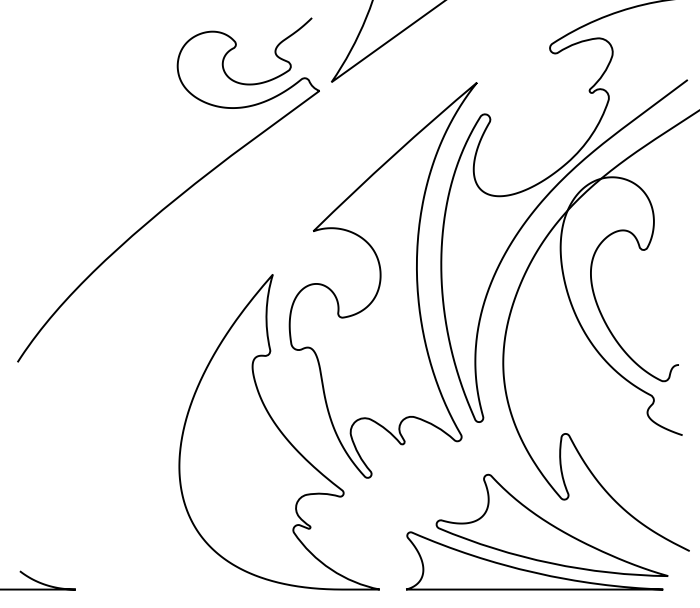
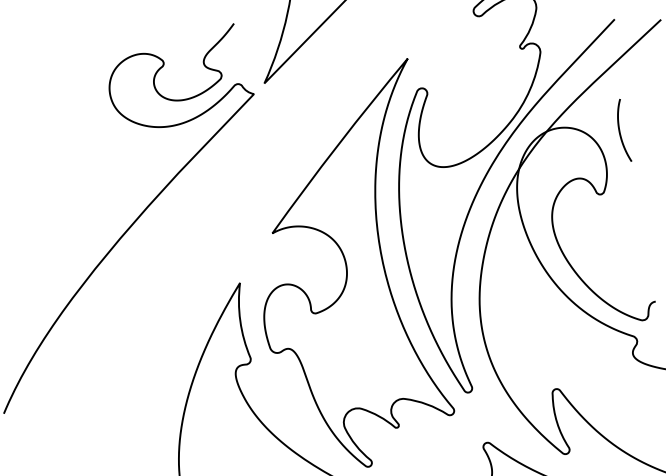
curve: (673, 191) -> (620, 131), added

